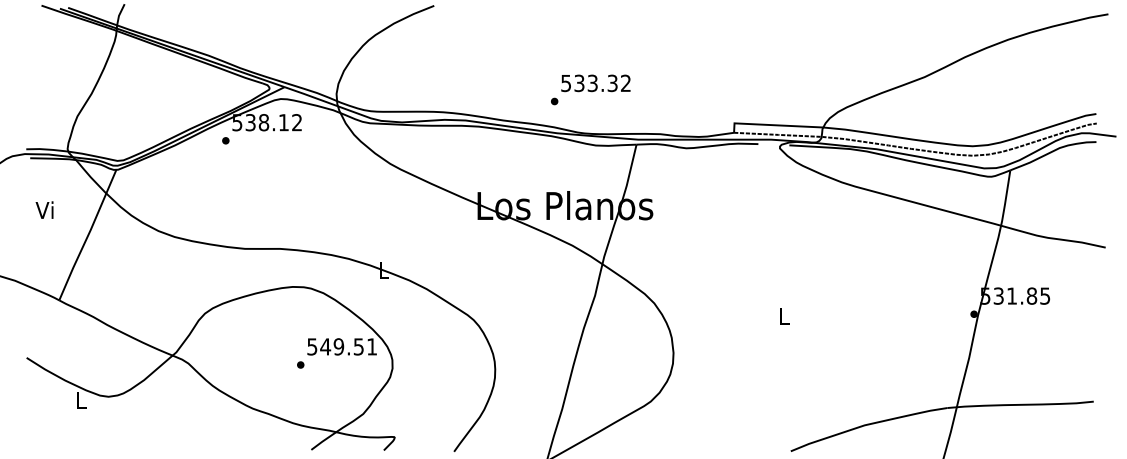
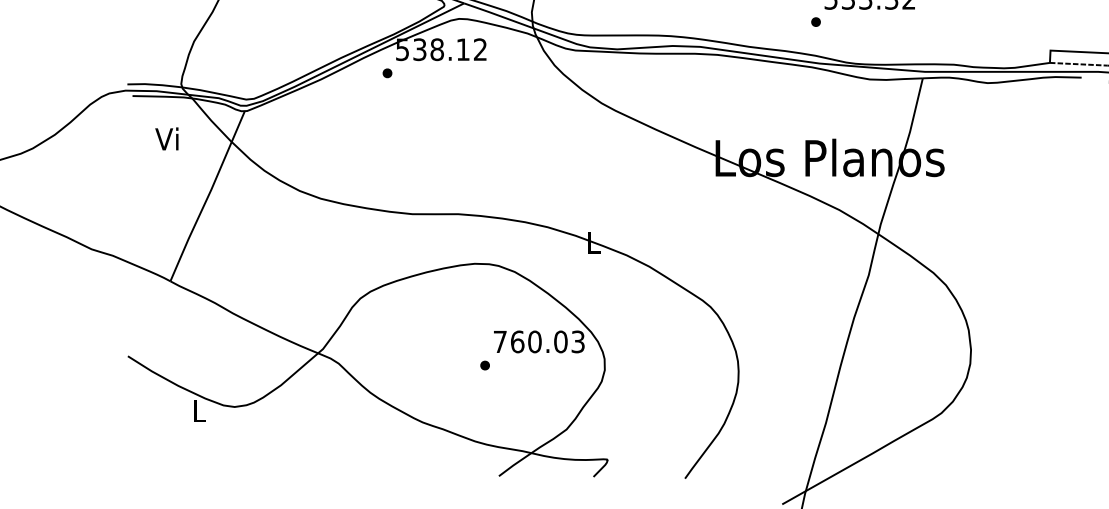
text: (44, 209) -> (166, 138), moved
text: (342, 346) -> (539, 341), 549.51 -> 760.03

